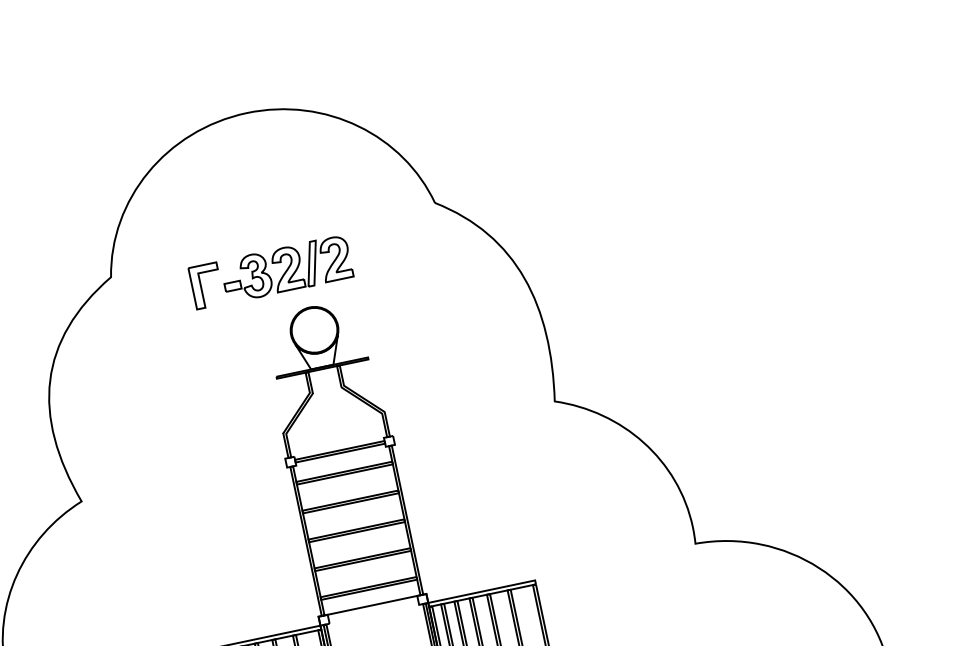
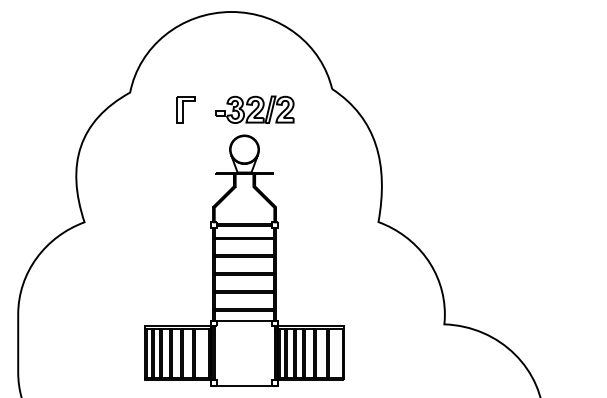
part: (286, 268) -> (254, 109), moved

